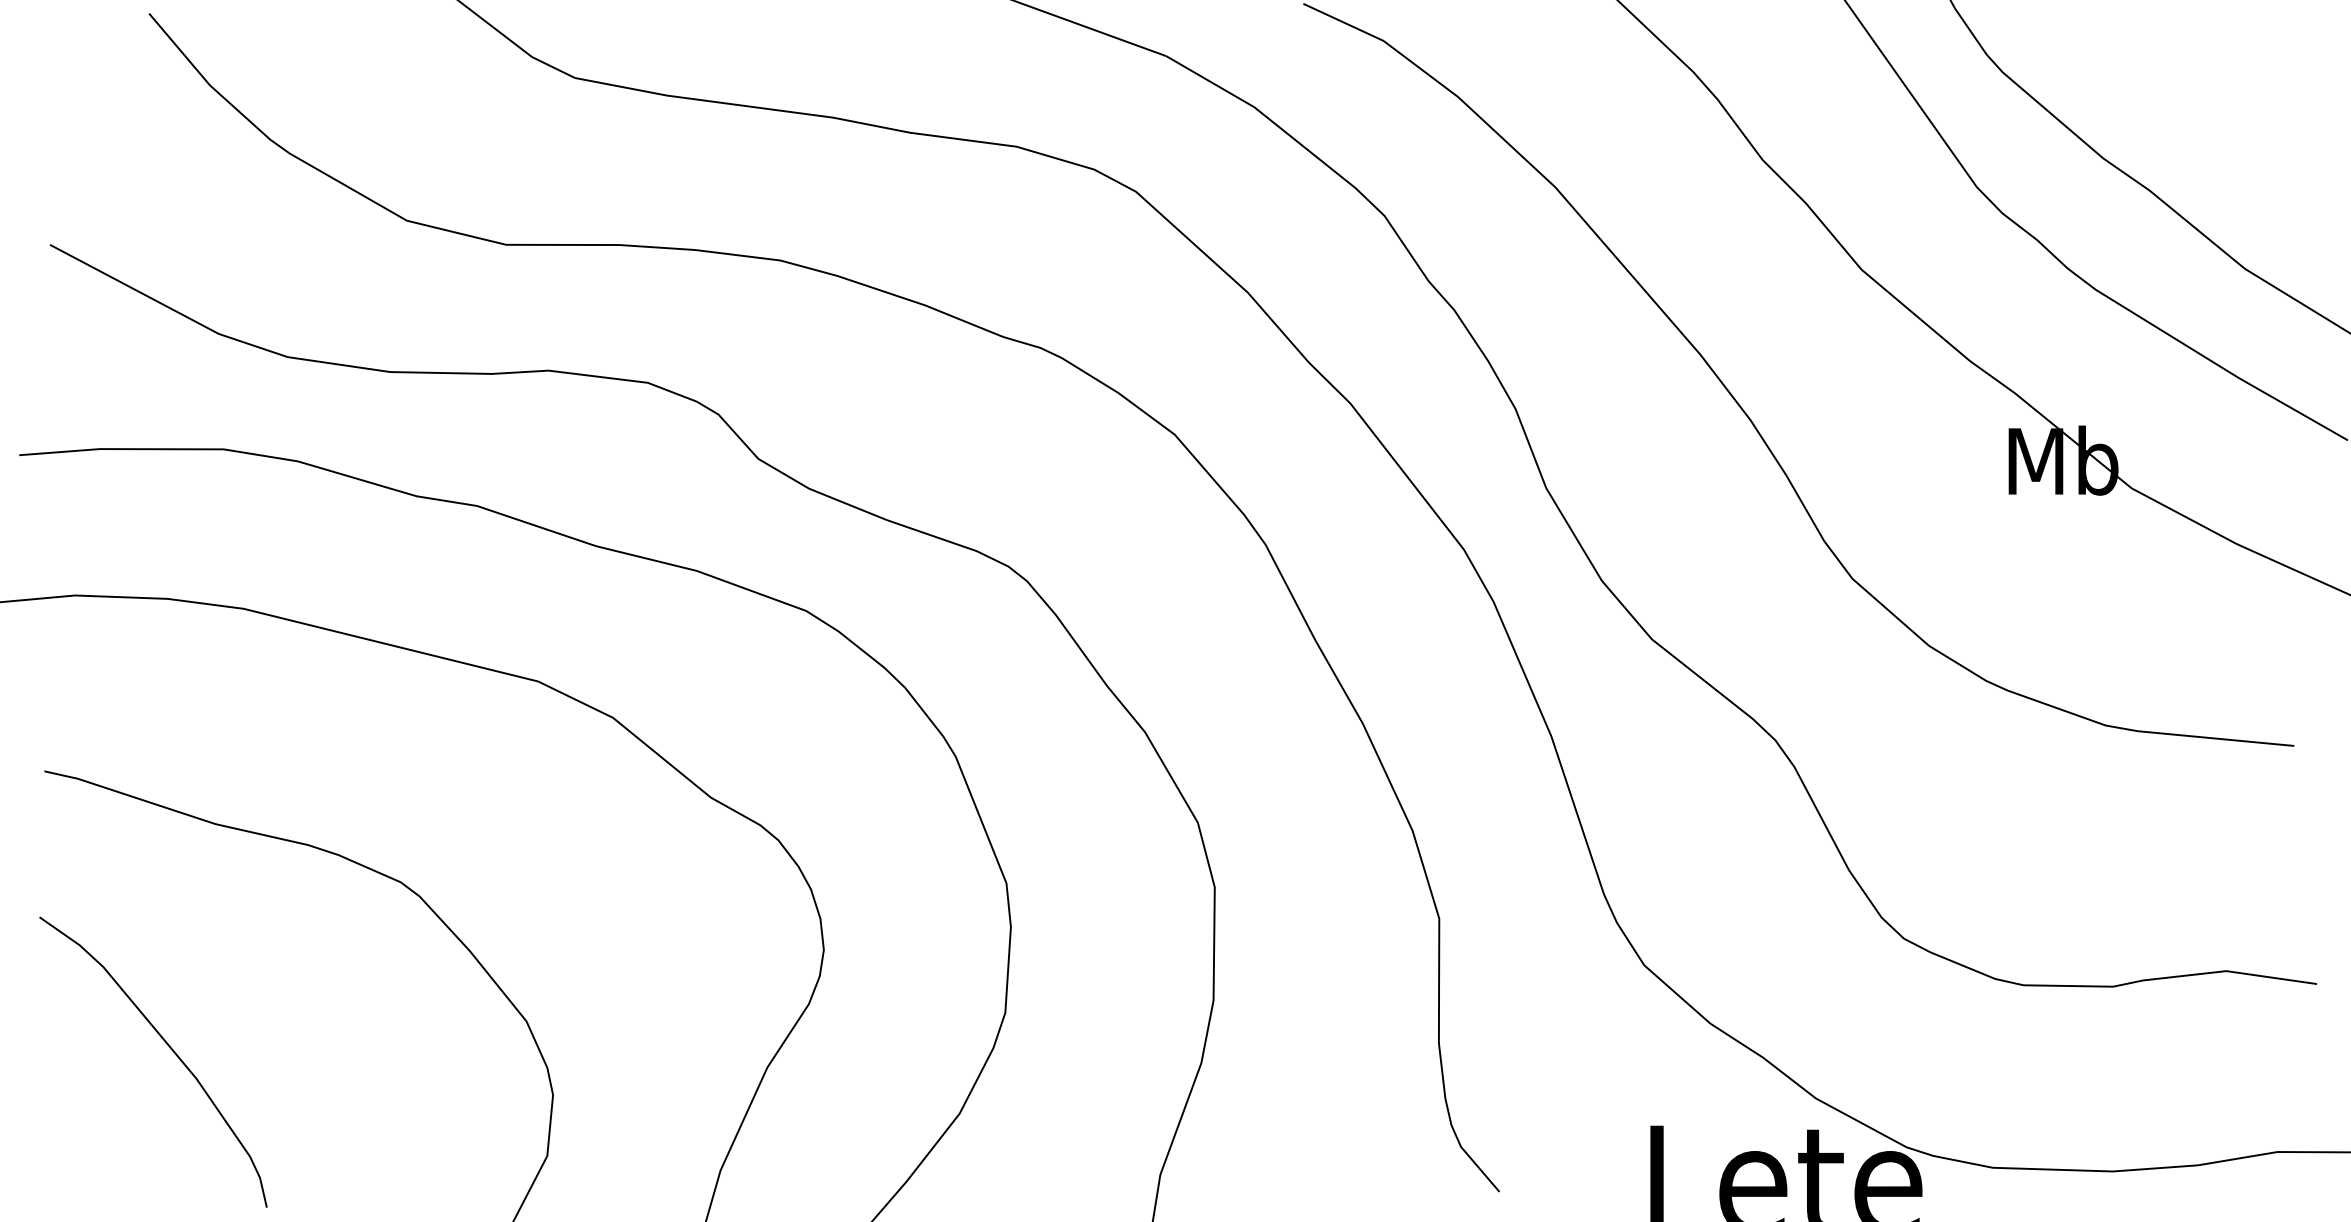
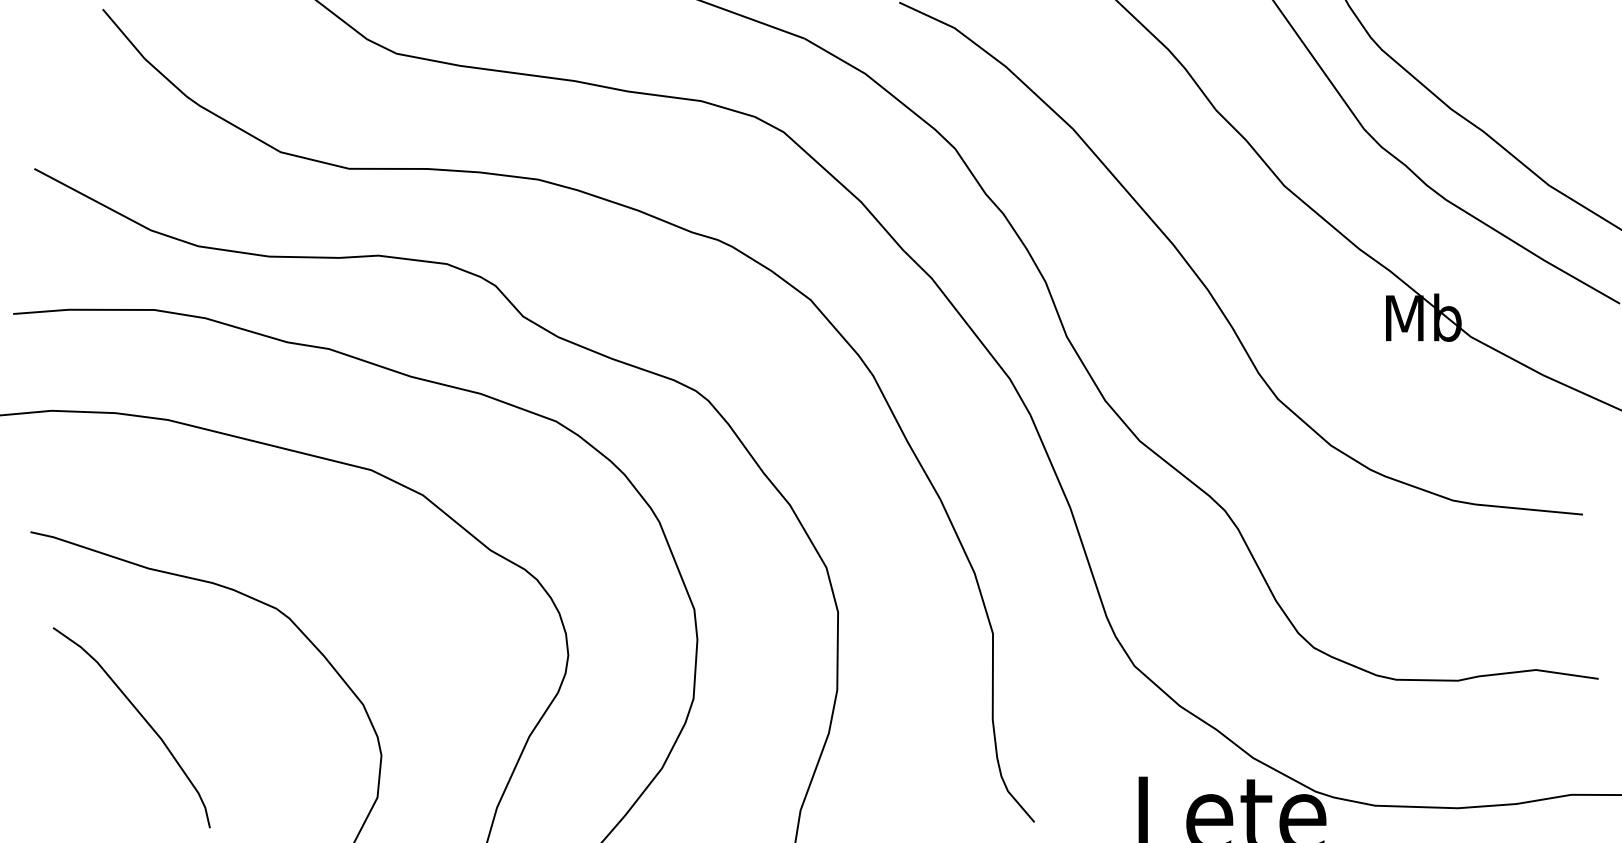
curve: (169, 1048) -> (142, 718), moved

